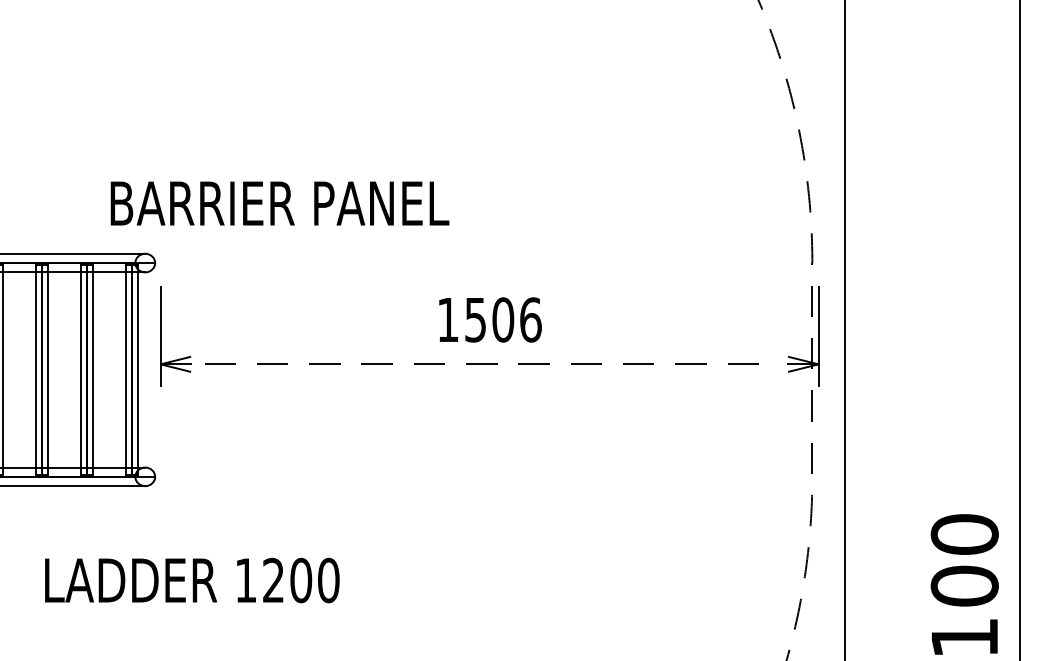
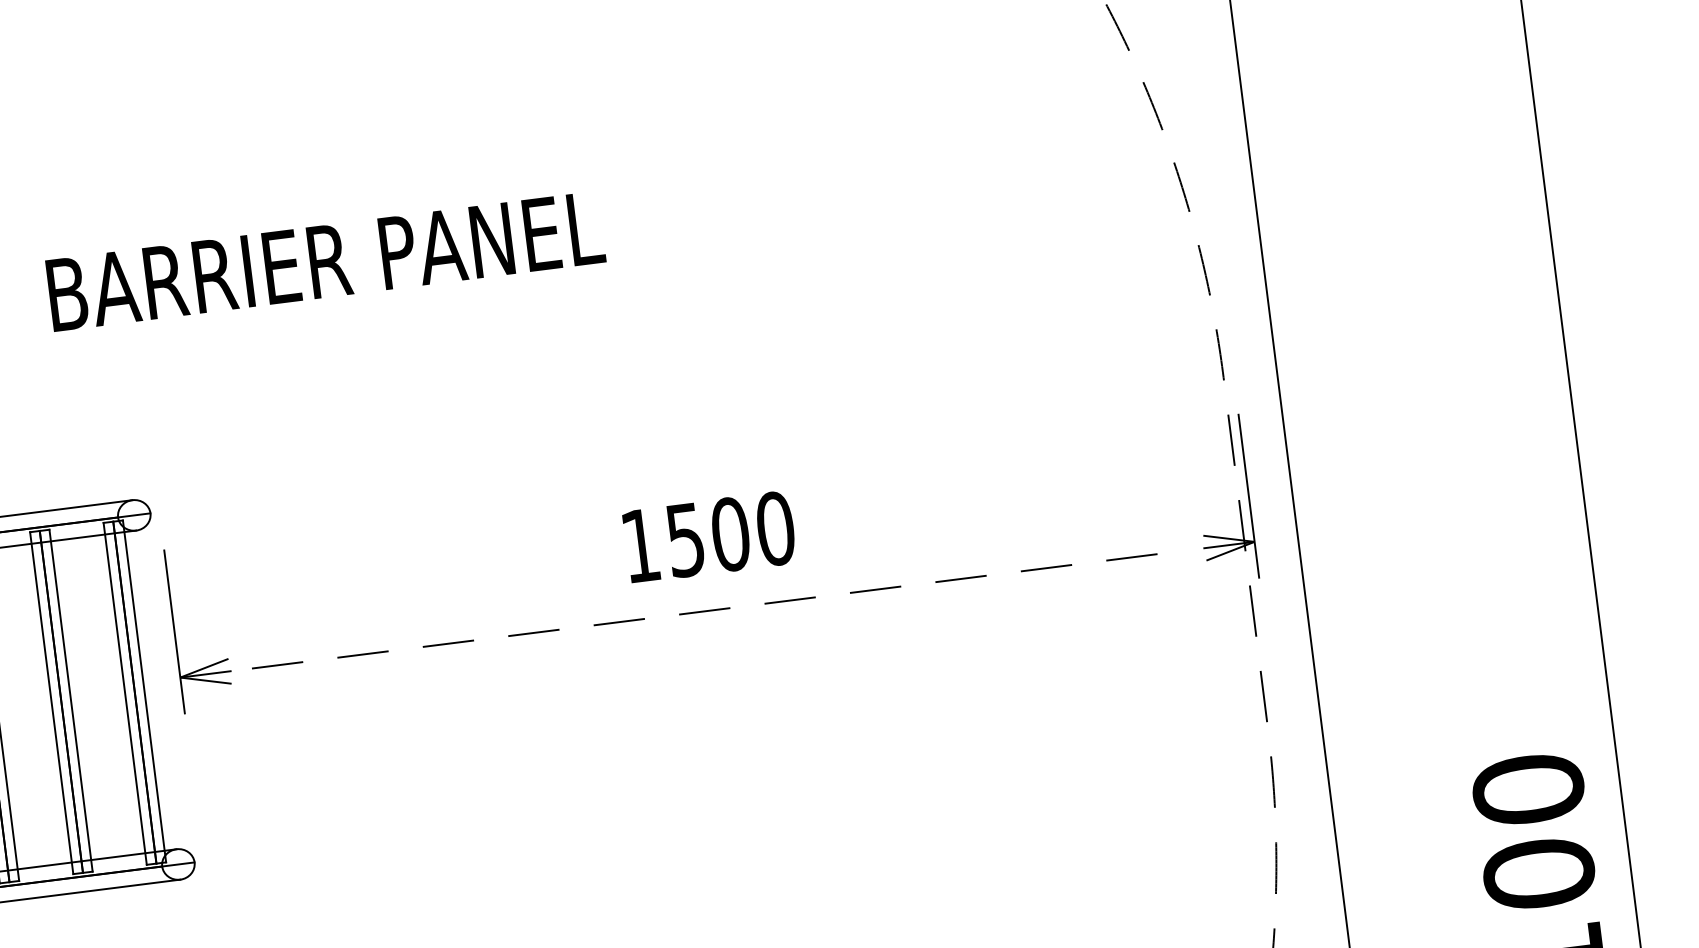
text: (279, 203) -> (324, 261), moved
text: (530, 319) -> (775, 528), 1506 -> 1500

